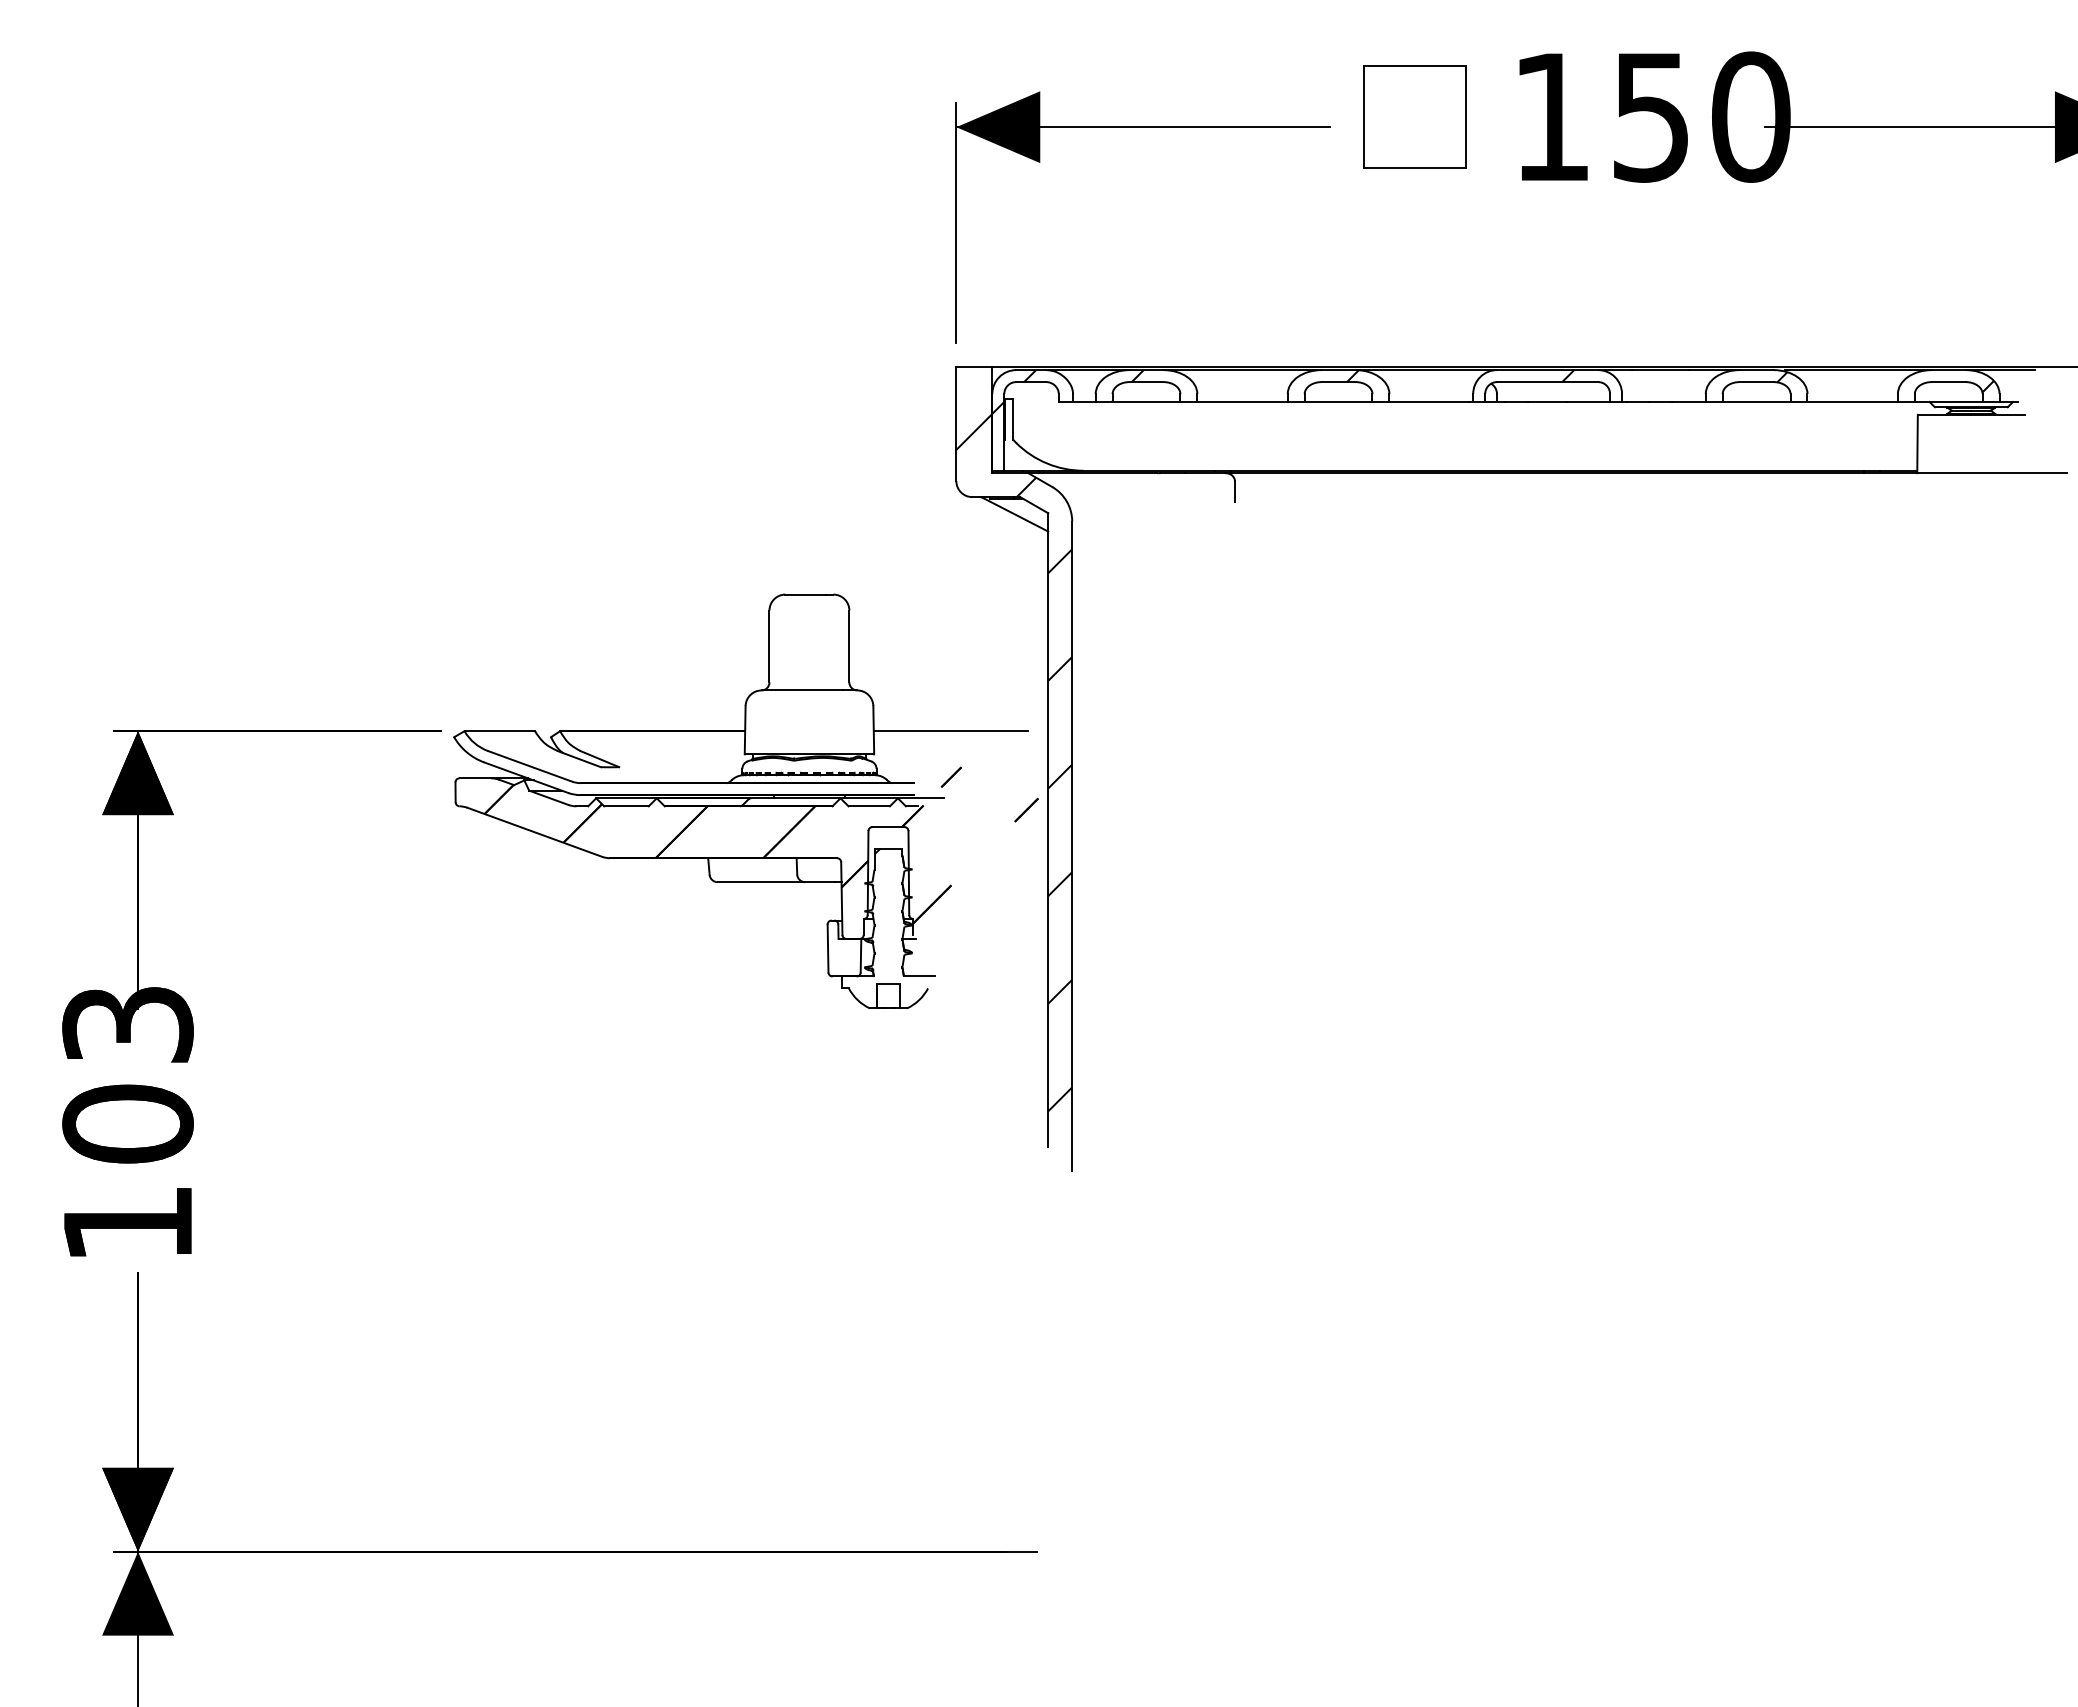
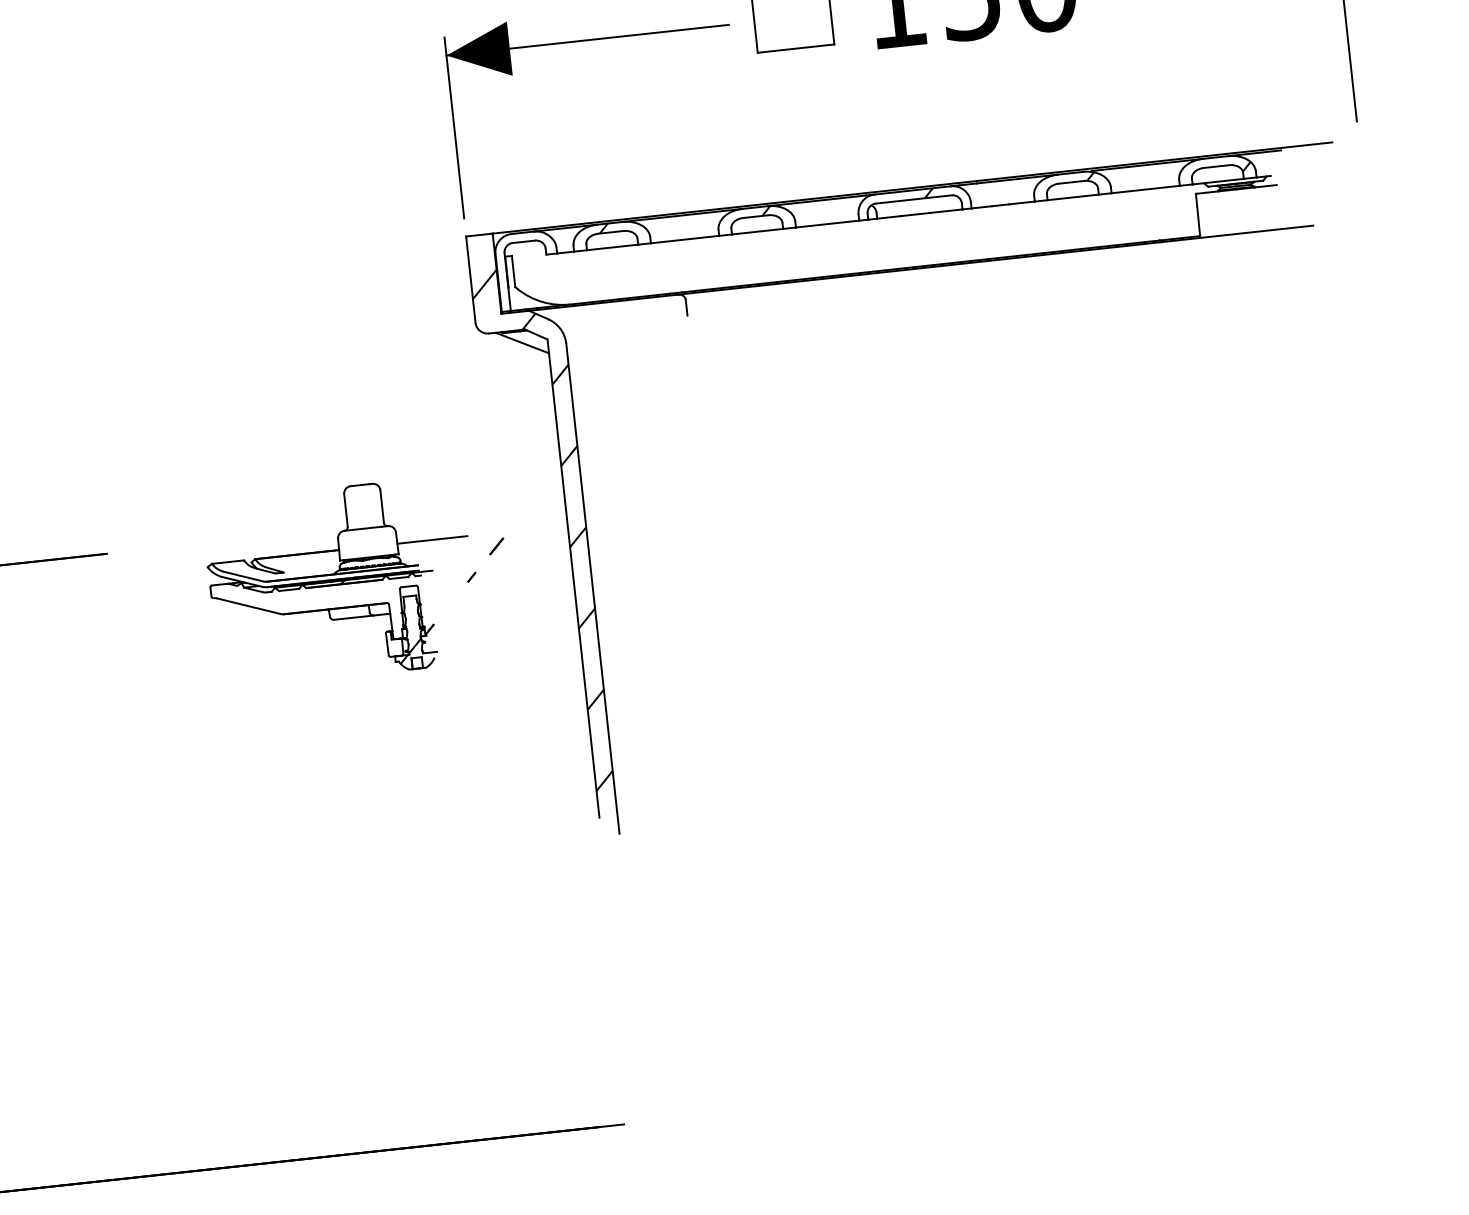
hatch: (1014, 391) -> (512, 250), removed
part: (745, 801) -> (342, 581), size x0.6

